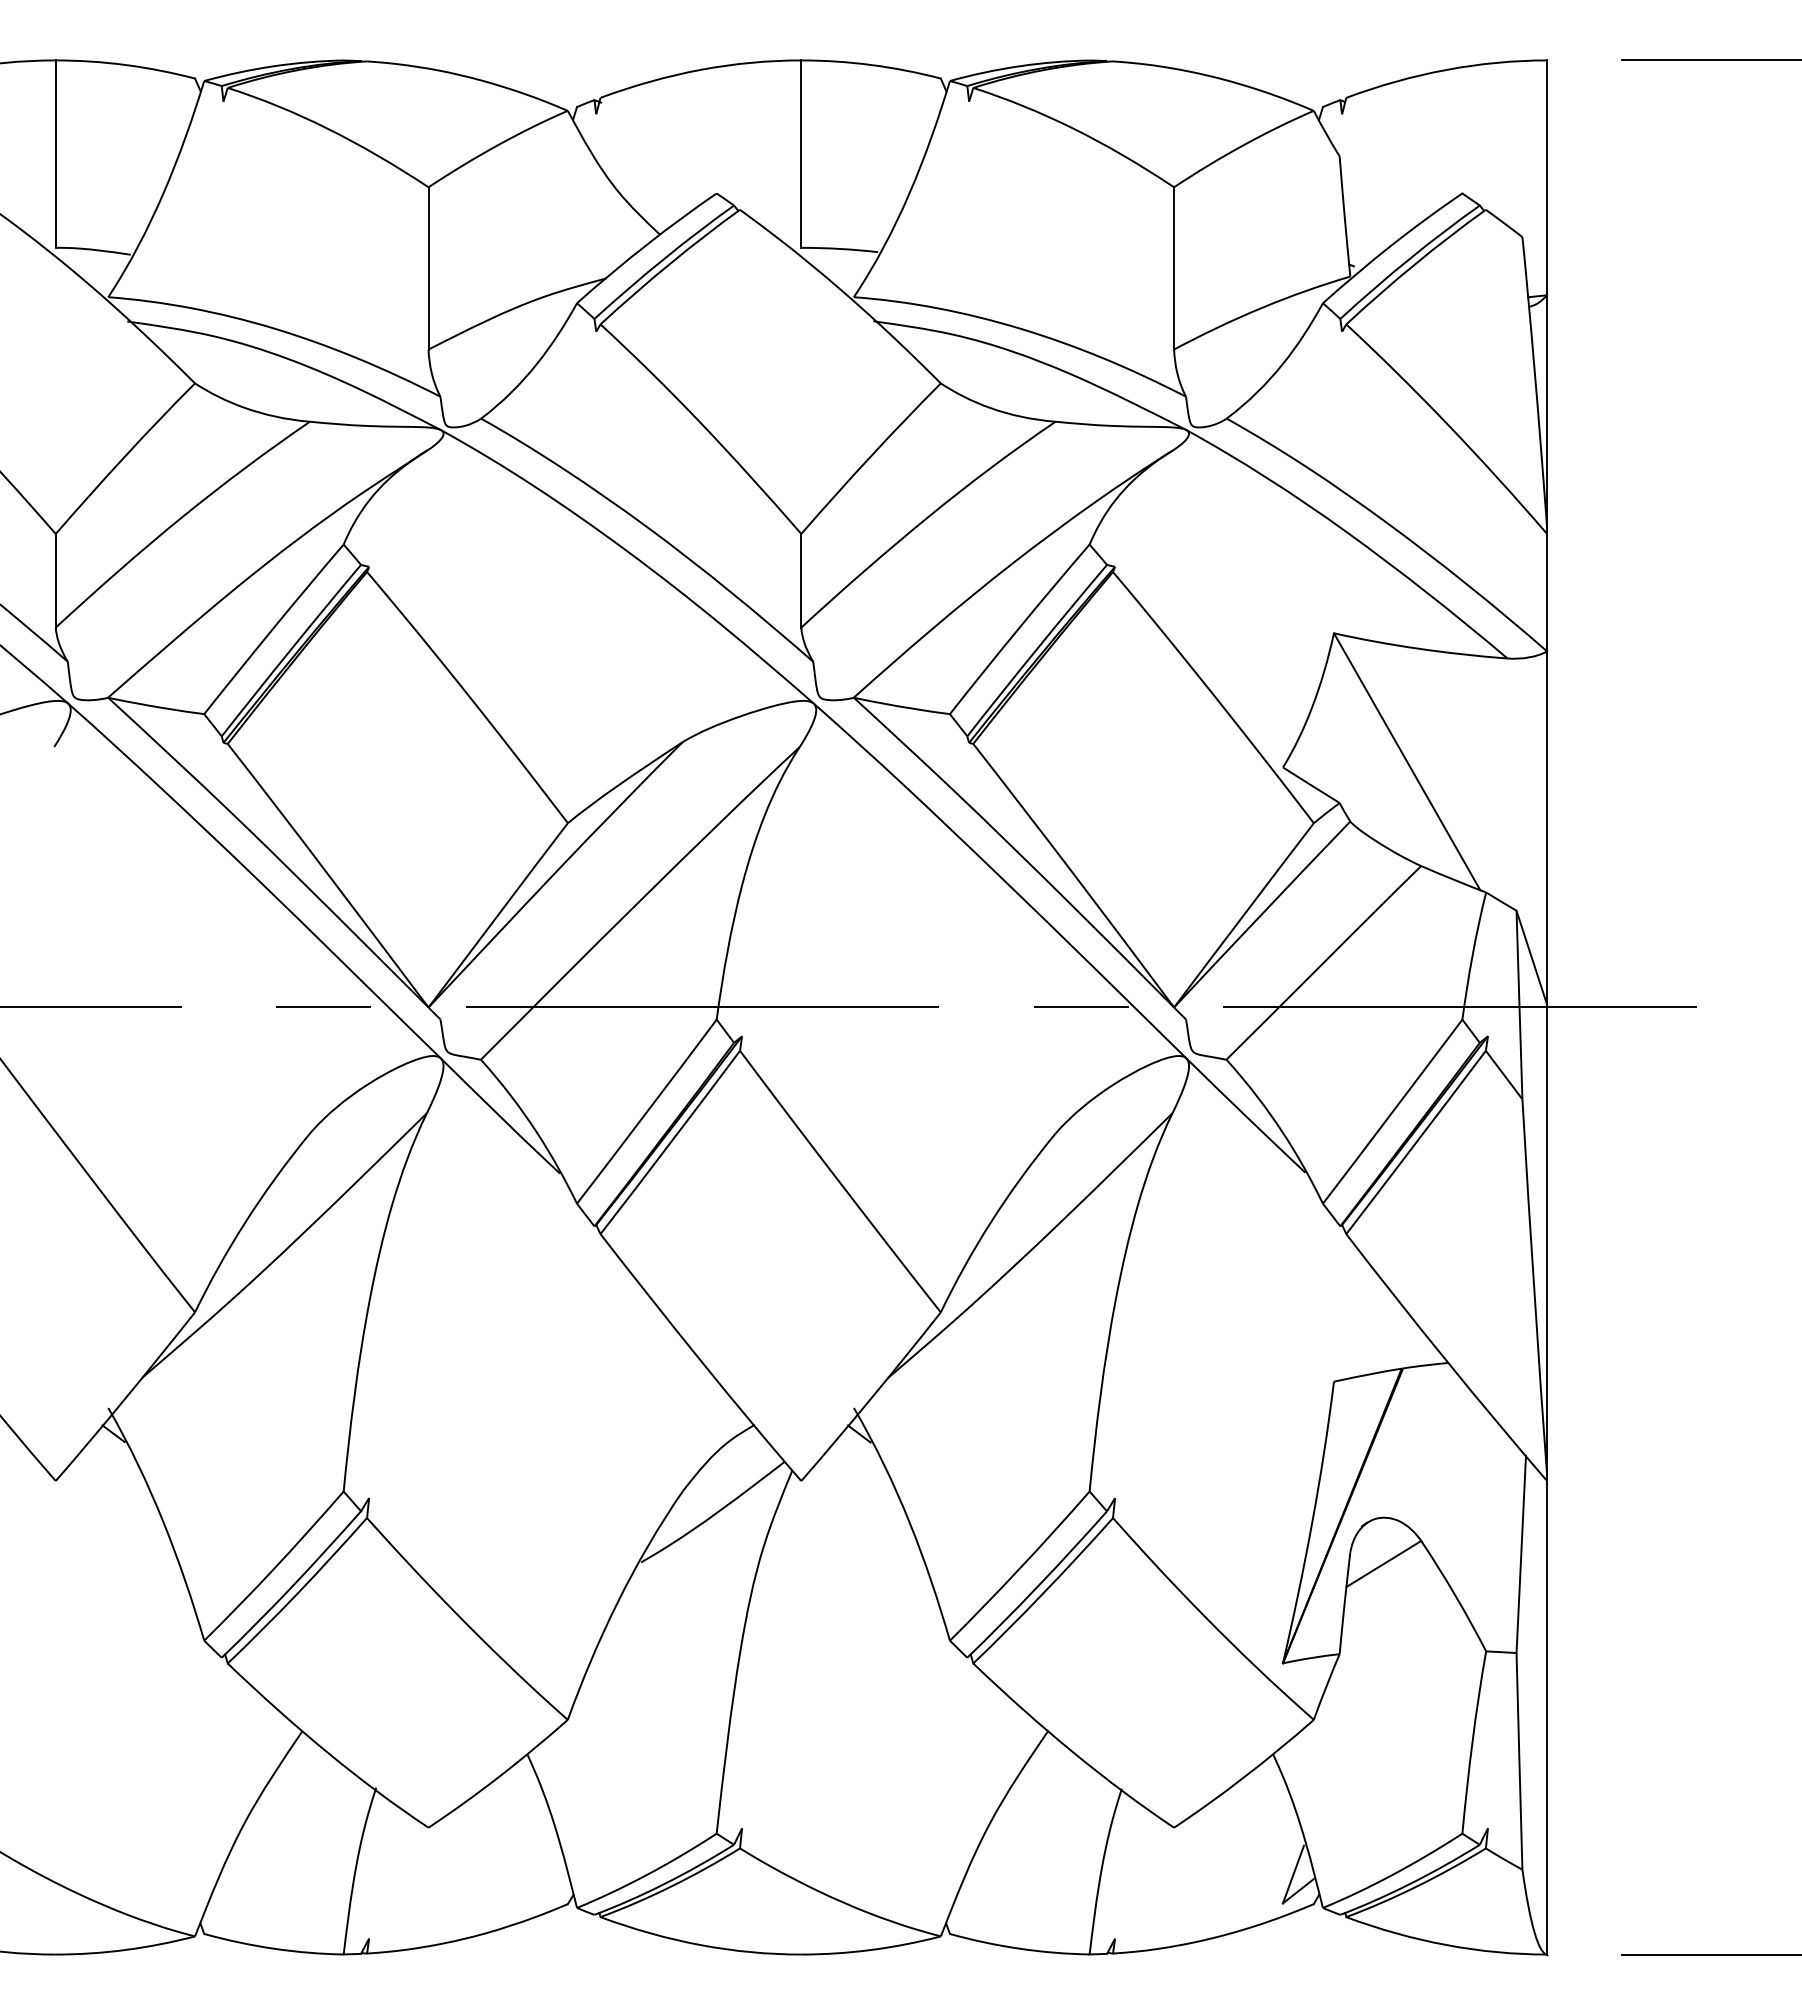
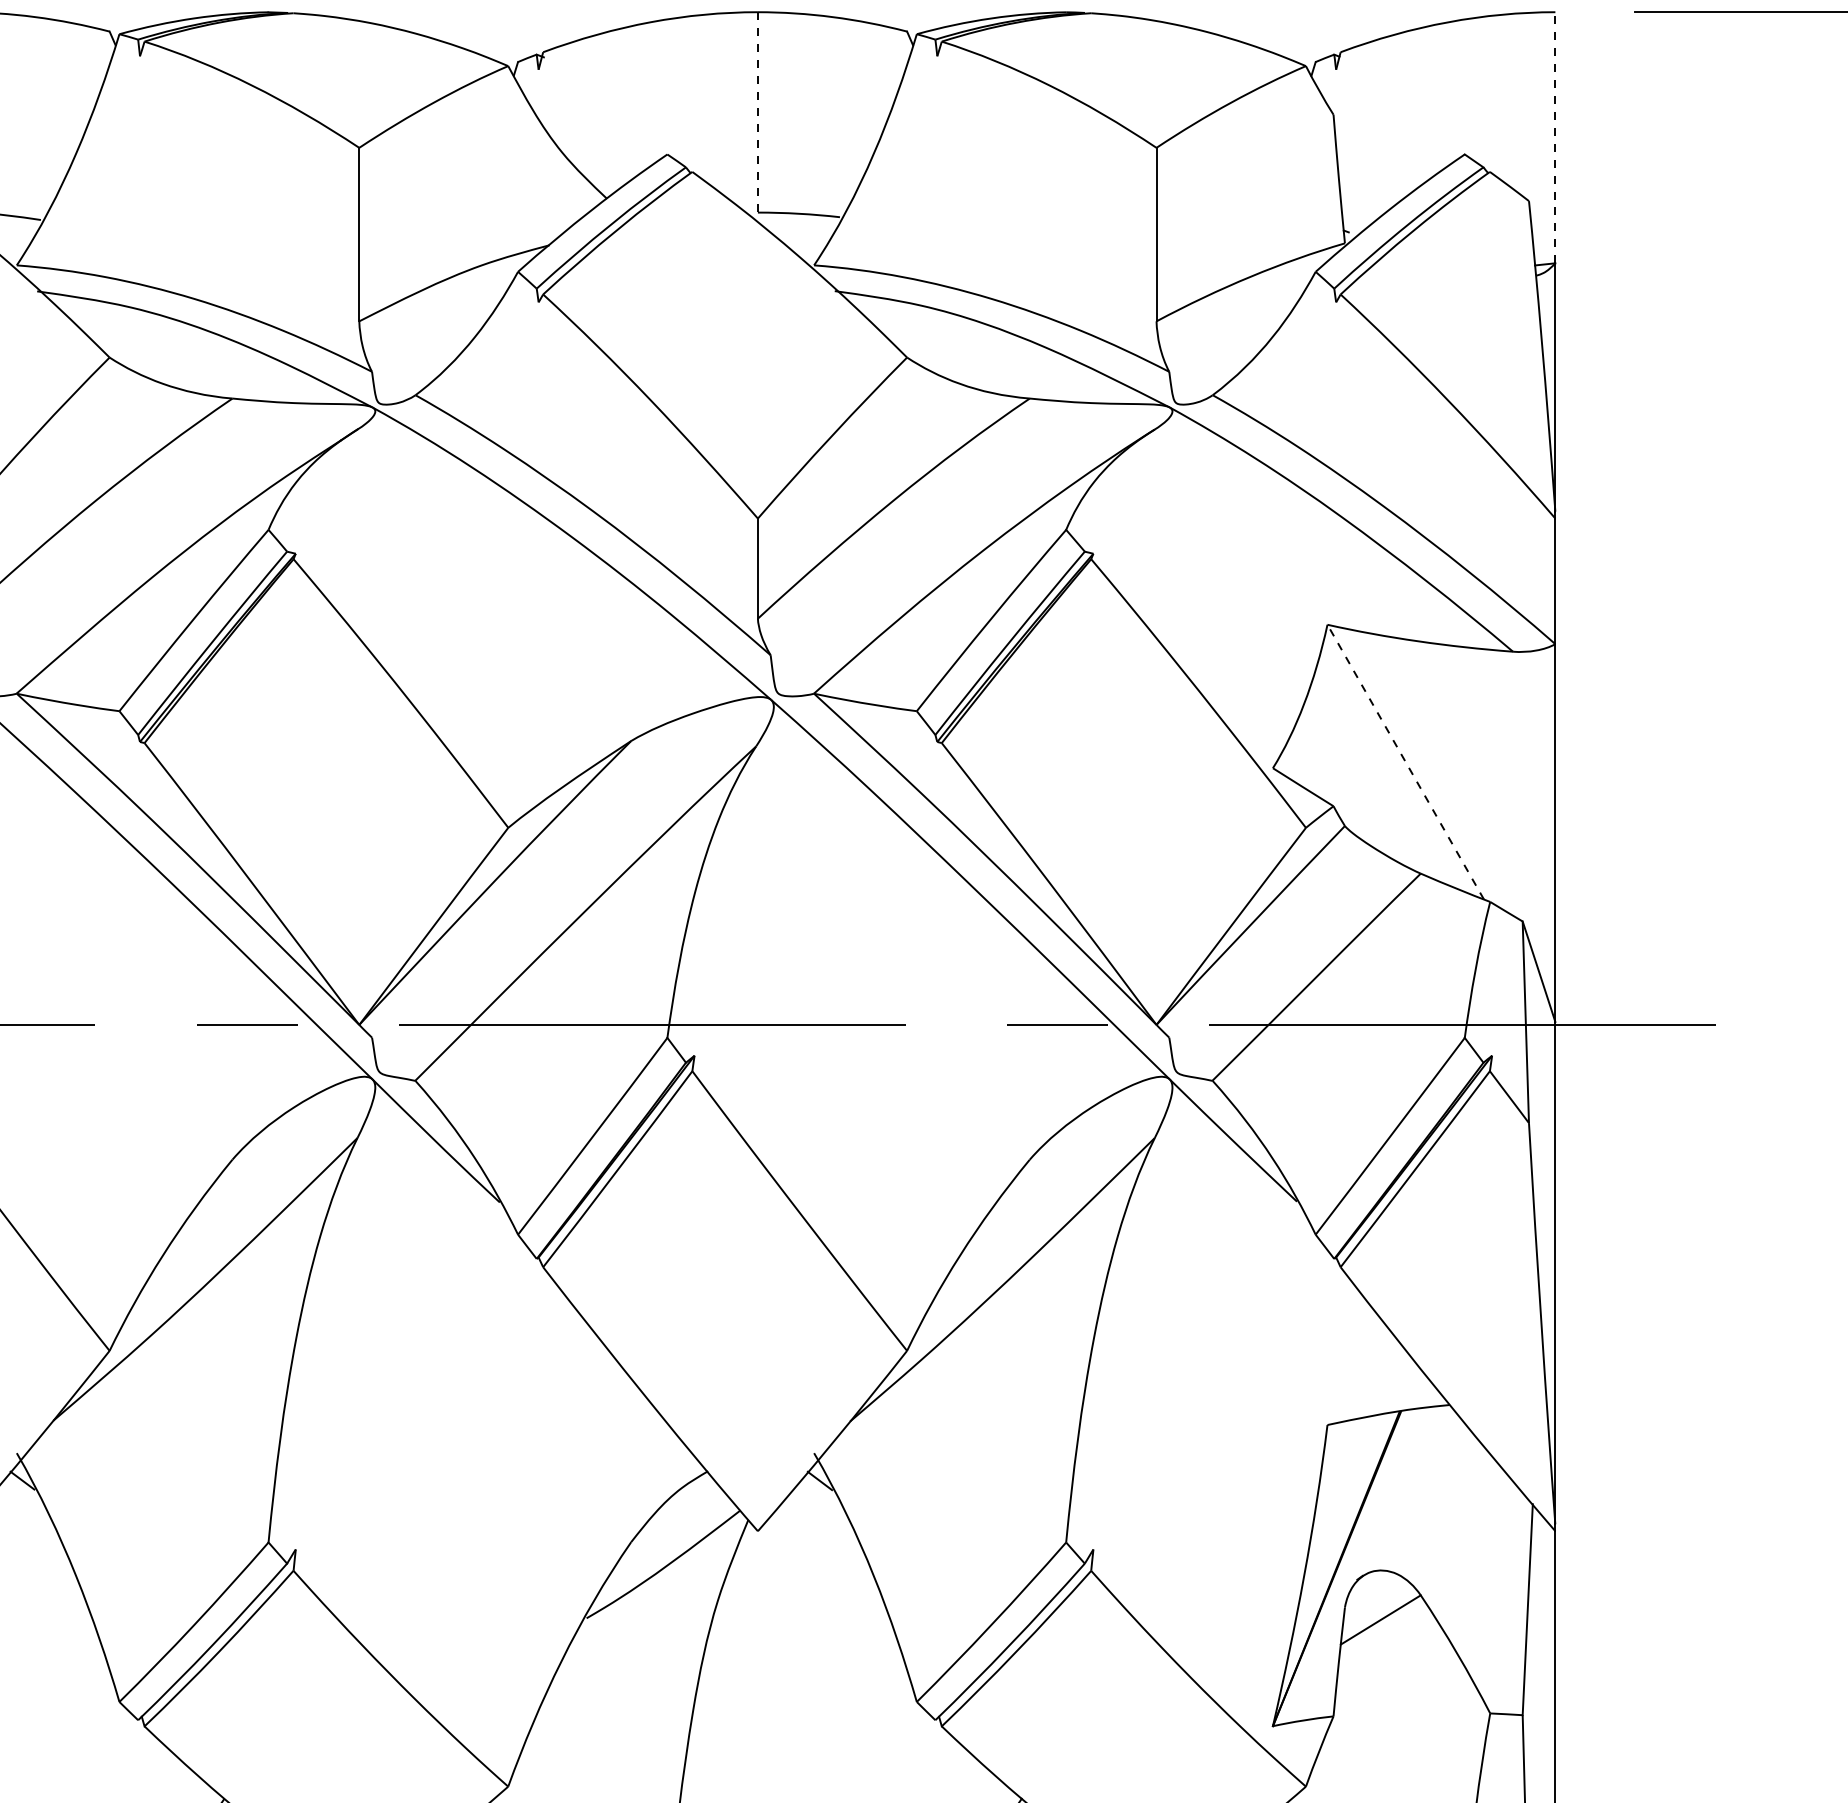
line: (801, 154) -> (758, 112), solid -> dashed
line: (1547, 177) -> (1555, 137), solid -> dashed
line: (1407, 761) -> (1406, 761), solid -> dashed

